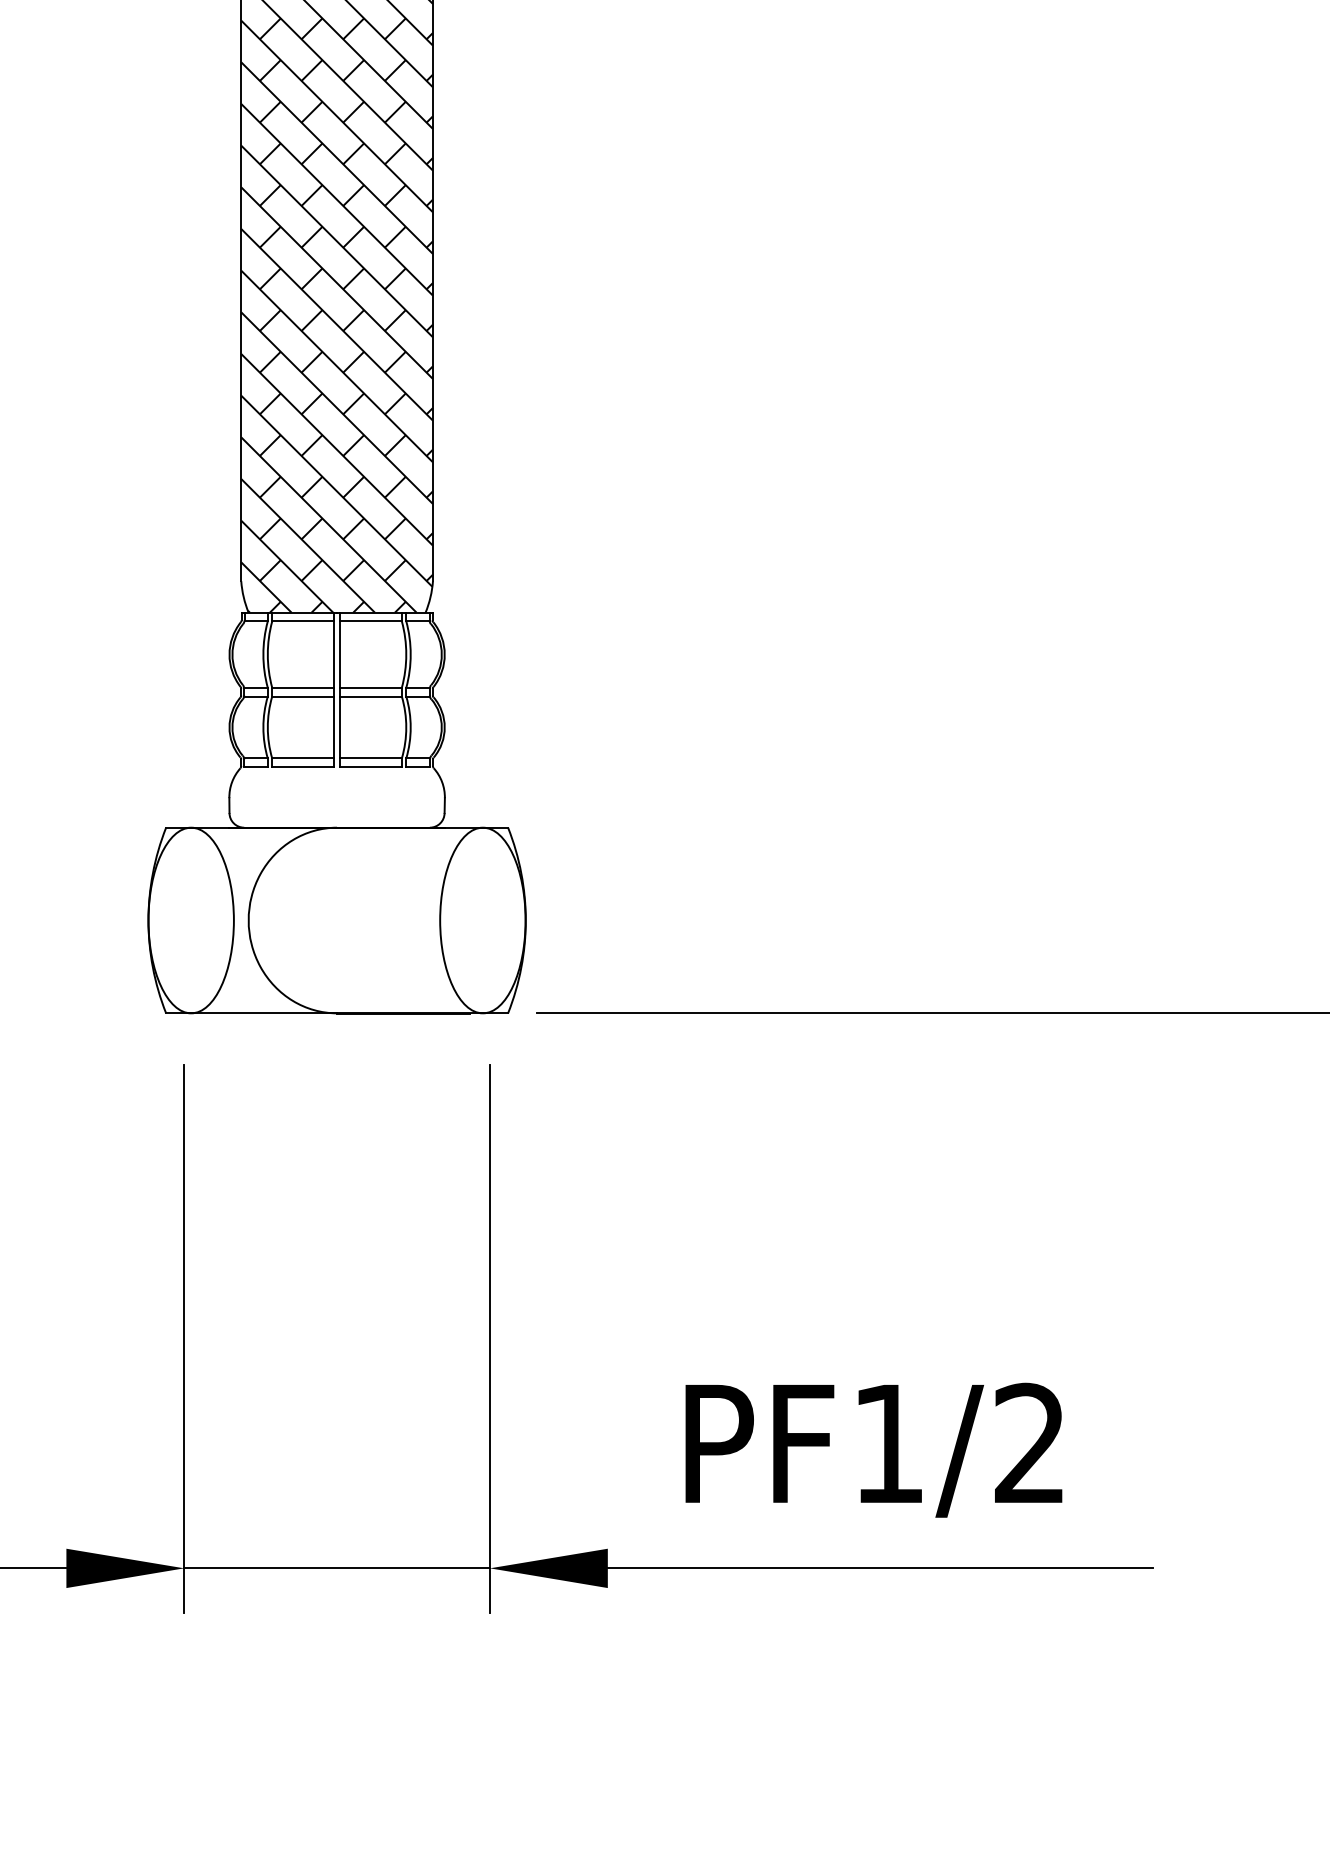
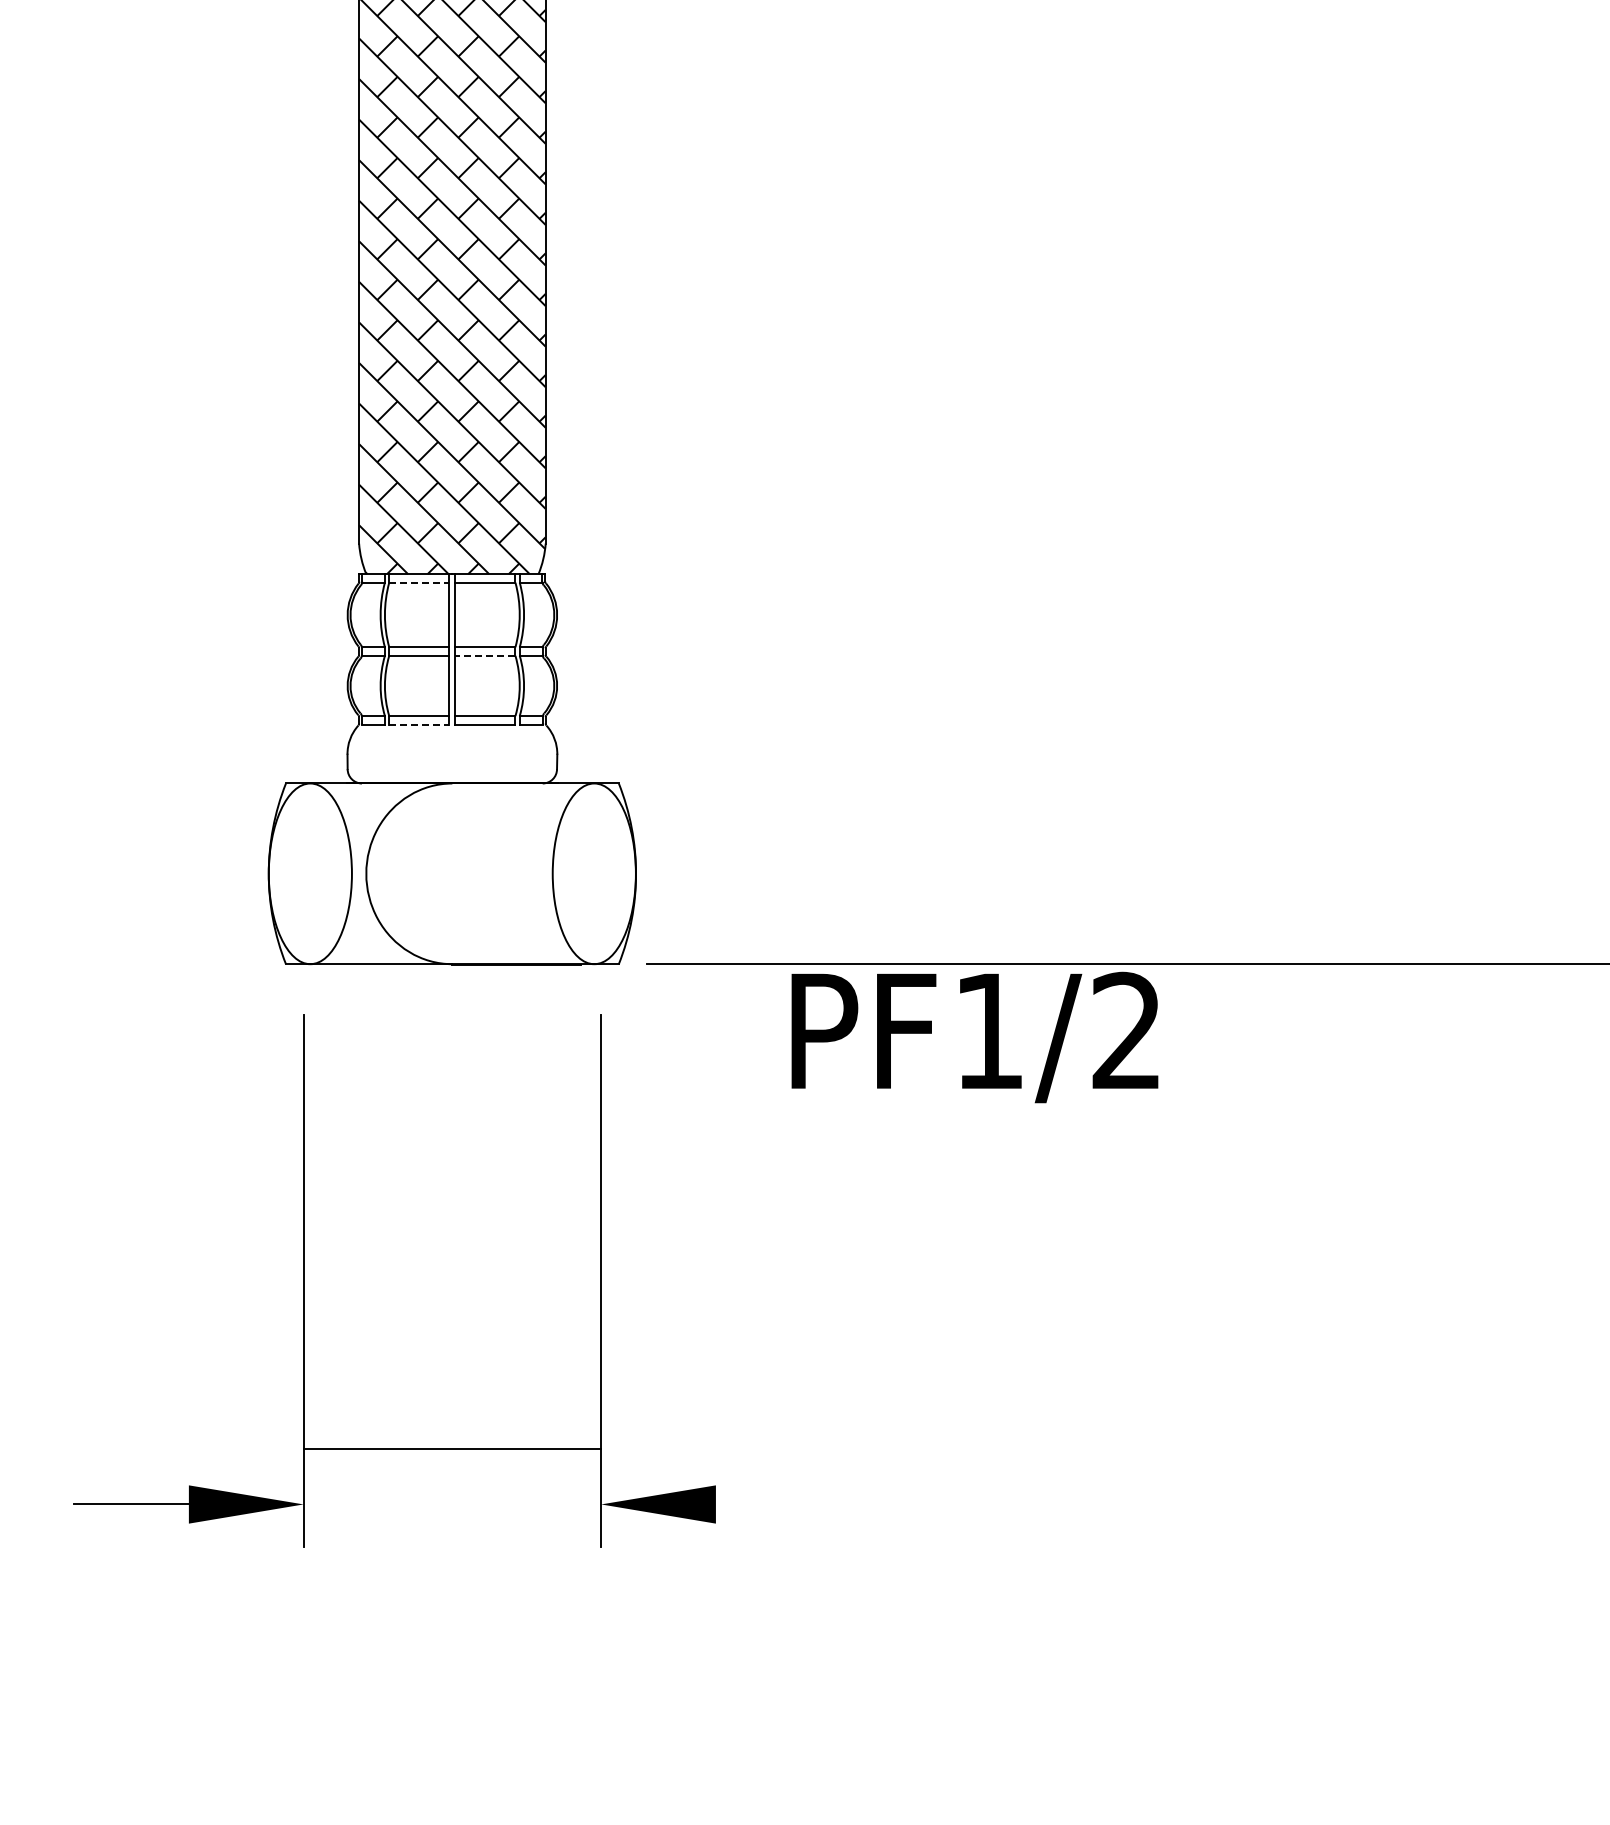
line: (303, 621) -> (419, 582), solid -> dashed
line: (370, 696) -> (484, 655), solid -> dashed
line: (303, 767) -> (419, 724), solid -> dashed
text: (873, 1450) -> (974, 1037), moved
line: (337, 1568) -> (452, 1449), moved
line: (879, 1568) -> (980, 1504), removed

